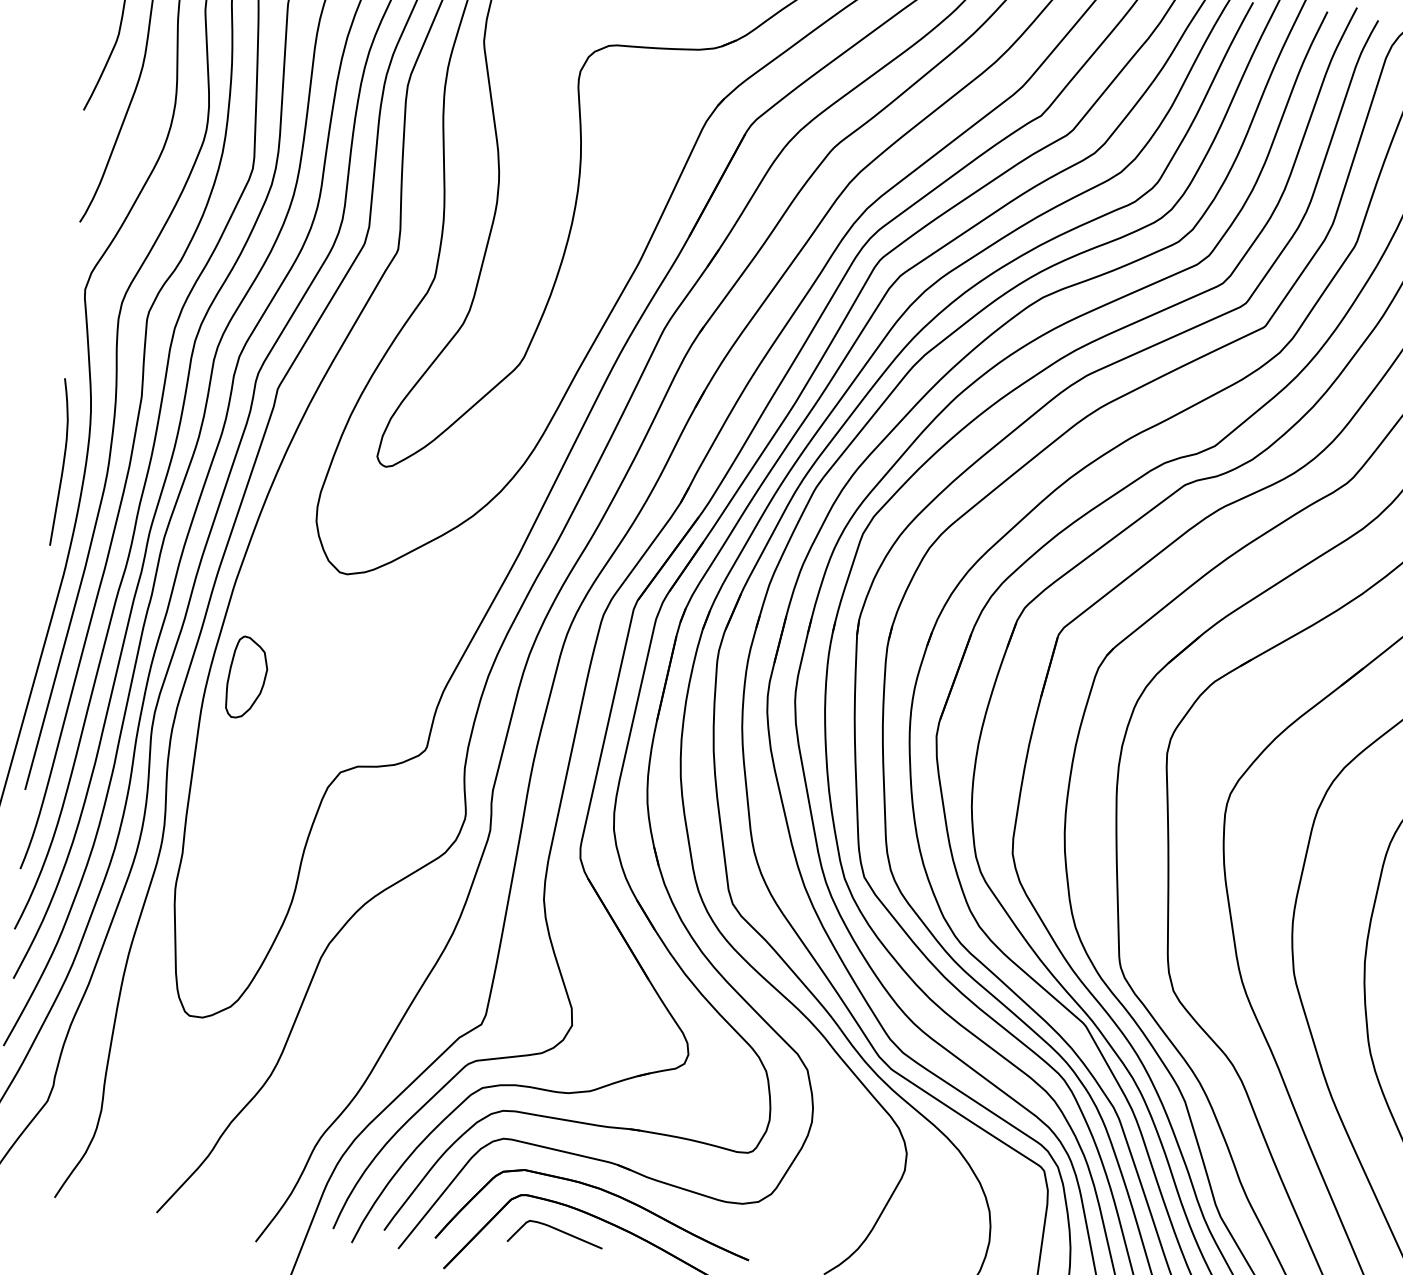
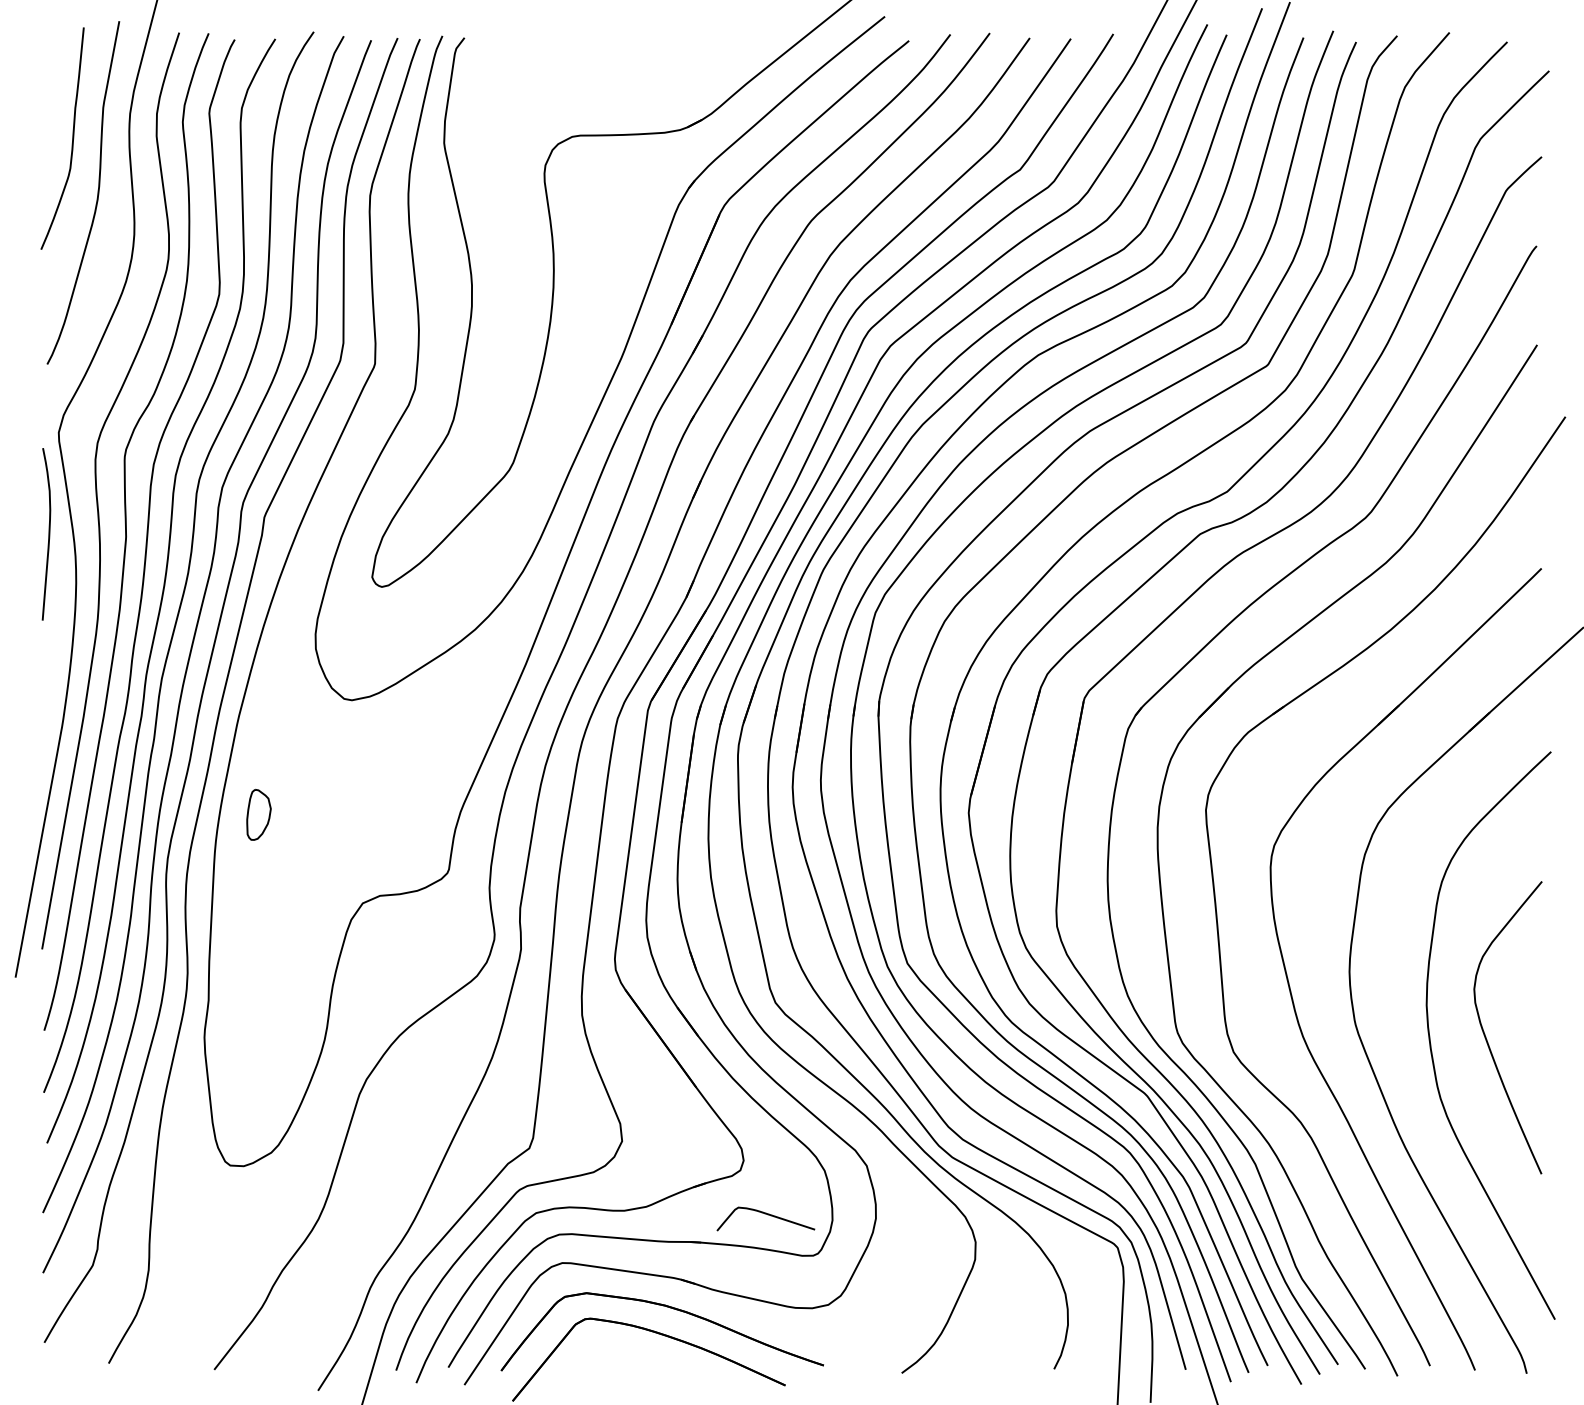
curve: (62, 462) -> (48, 534), moved
part: (246, 677) -> (258, 814), size x0.6
curve: (557, 1230) -> (767, 1215), moved

